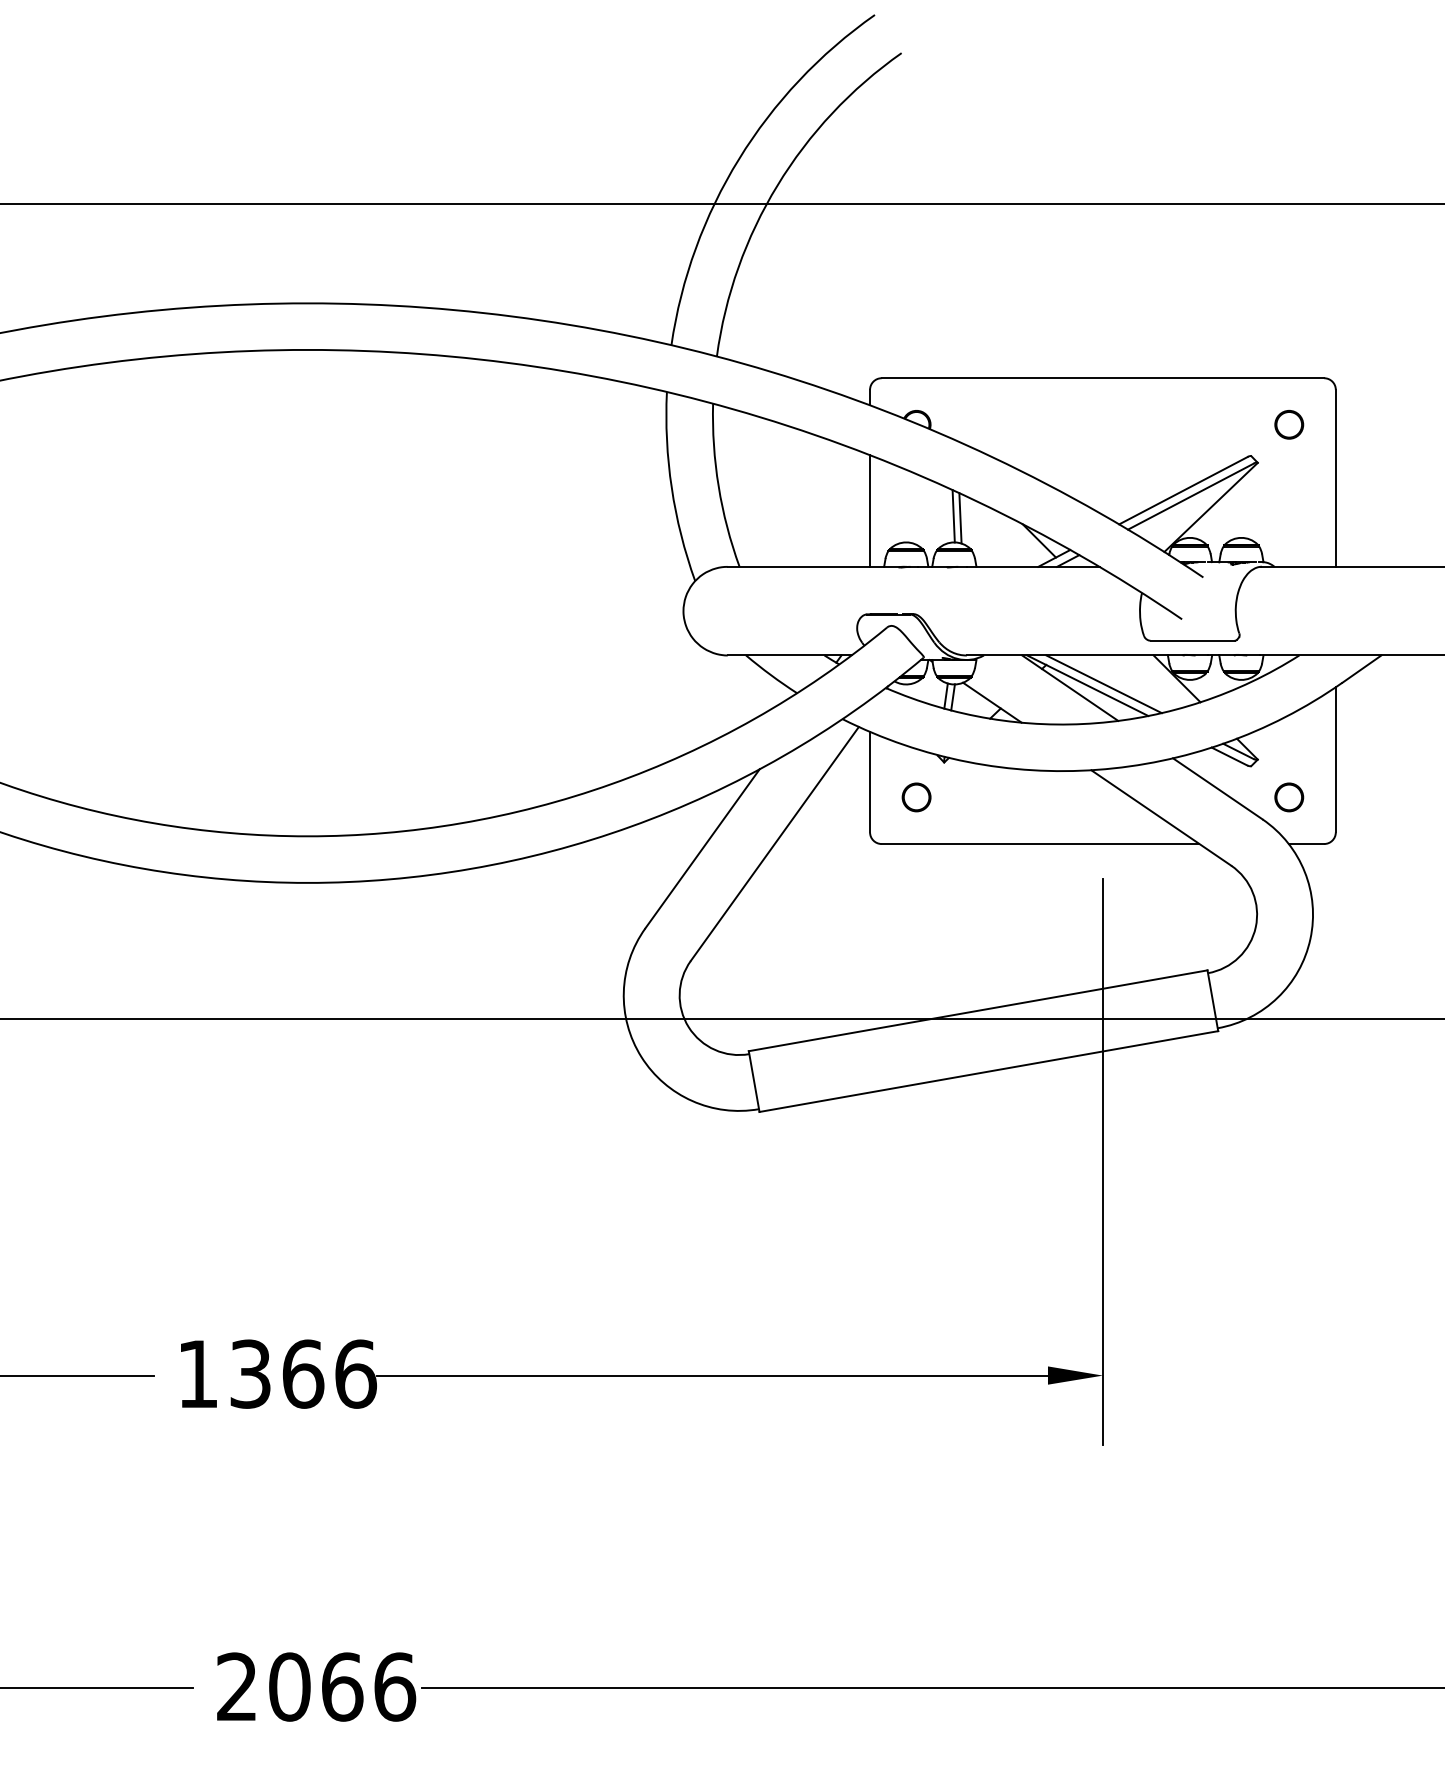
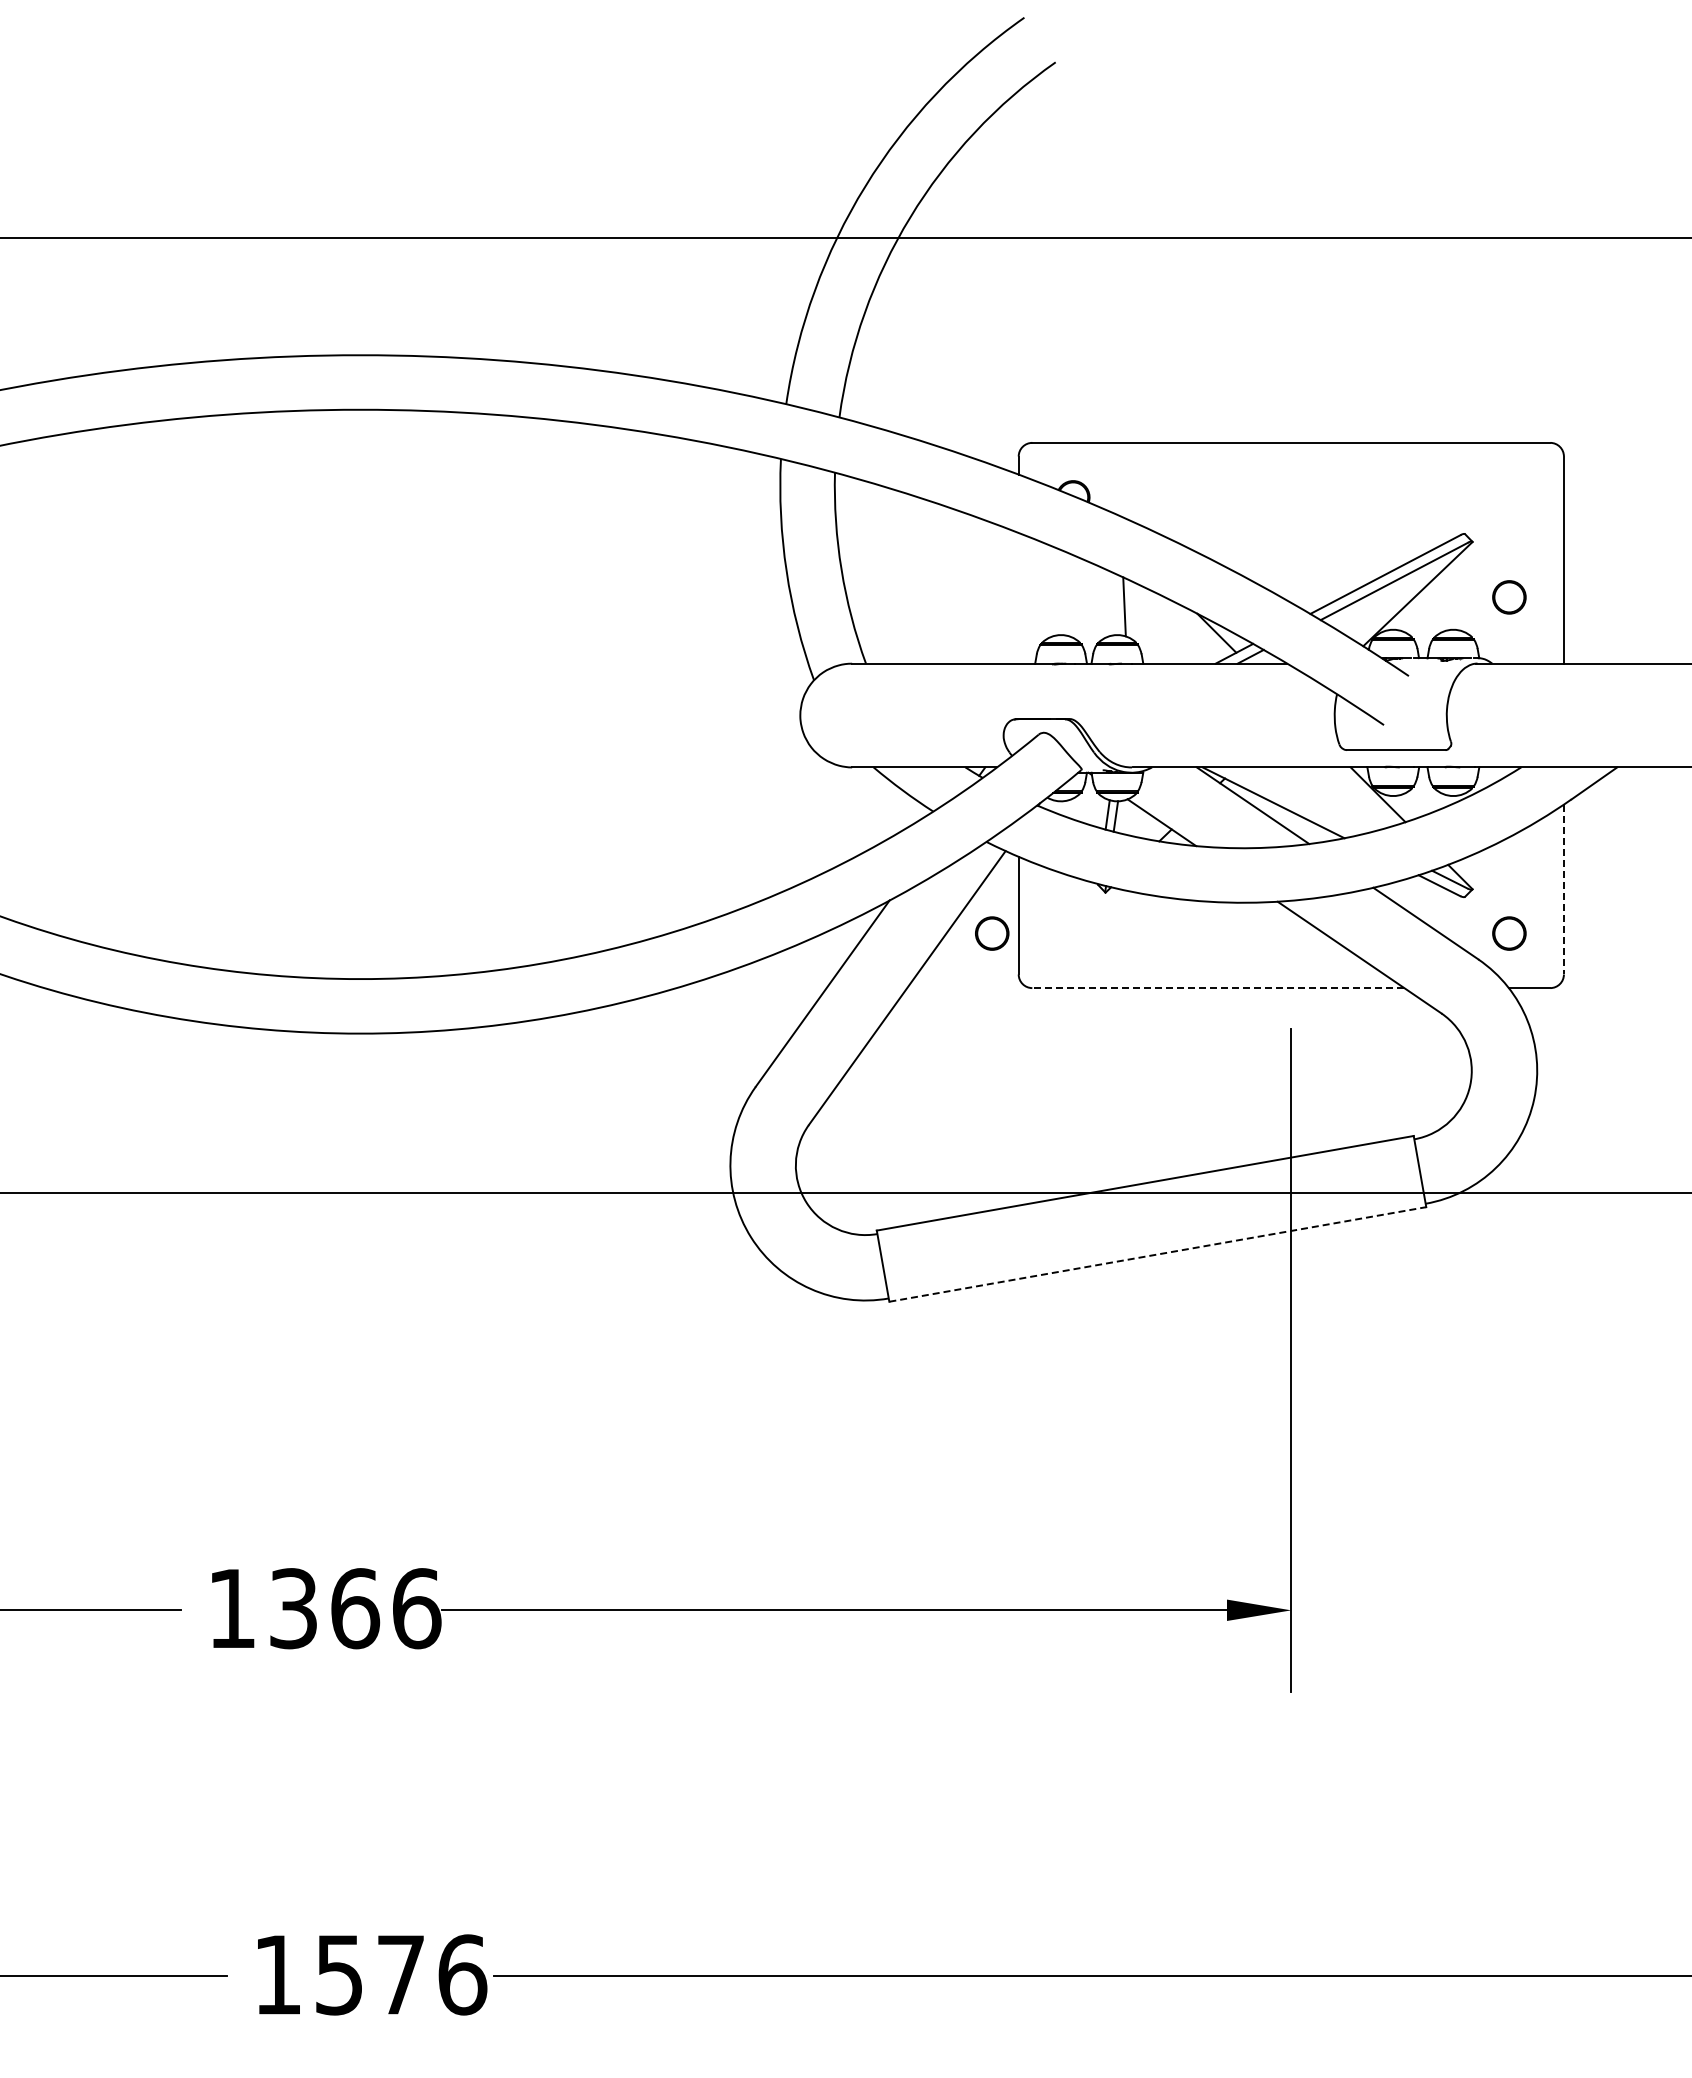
circle: (1289, 424) -> (1509, 597), moved
line: (869, 510) -> (1018, 597), removed
line: (953, 516) -> (1116, 604), removed
line: (1103, 683) -> (1292, 800), removed
line: (1335, 759) -> (1563, 889), solid -> dashed
circle: (916, 797) -> (992, 933), moved
line: (1040, 844) -> (1218, 988), solid -> dashed
line: (988, 1071) -> (1157, 1254), solid -> dashed
text: (289, 1686) -> (339, 1974), 2066 -> 1576

